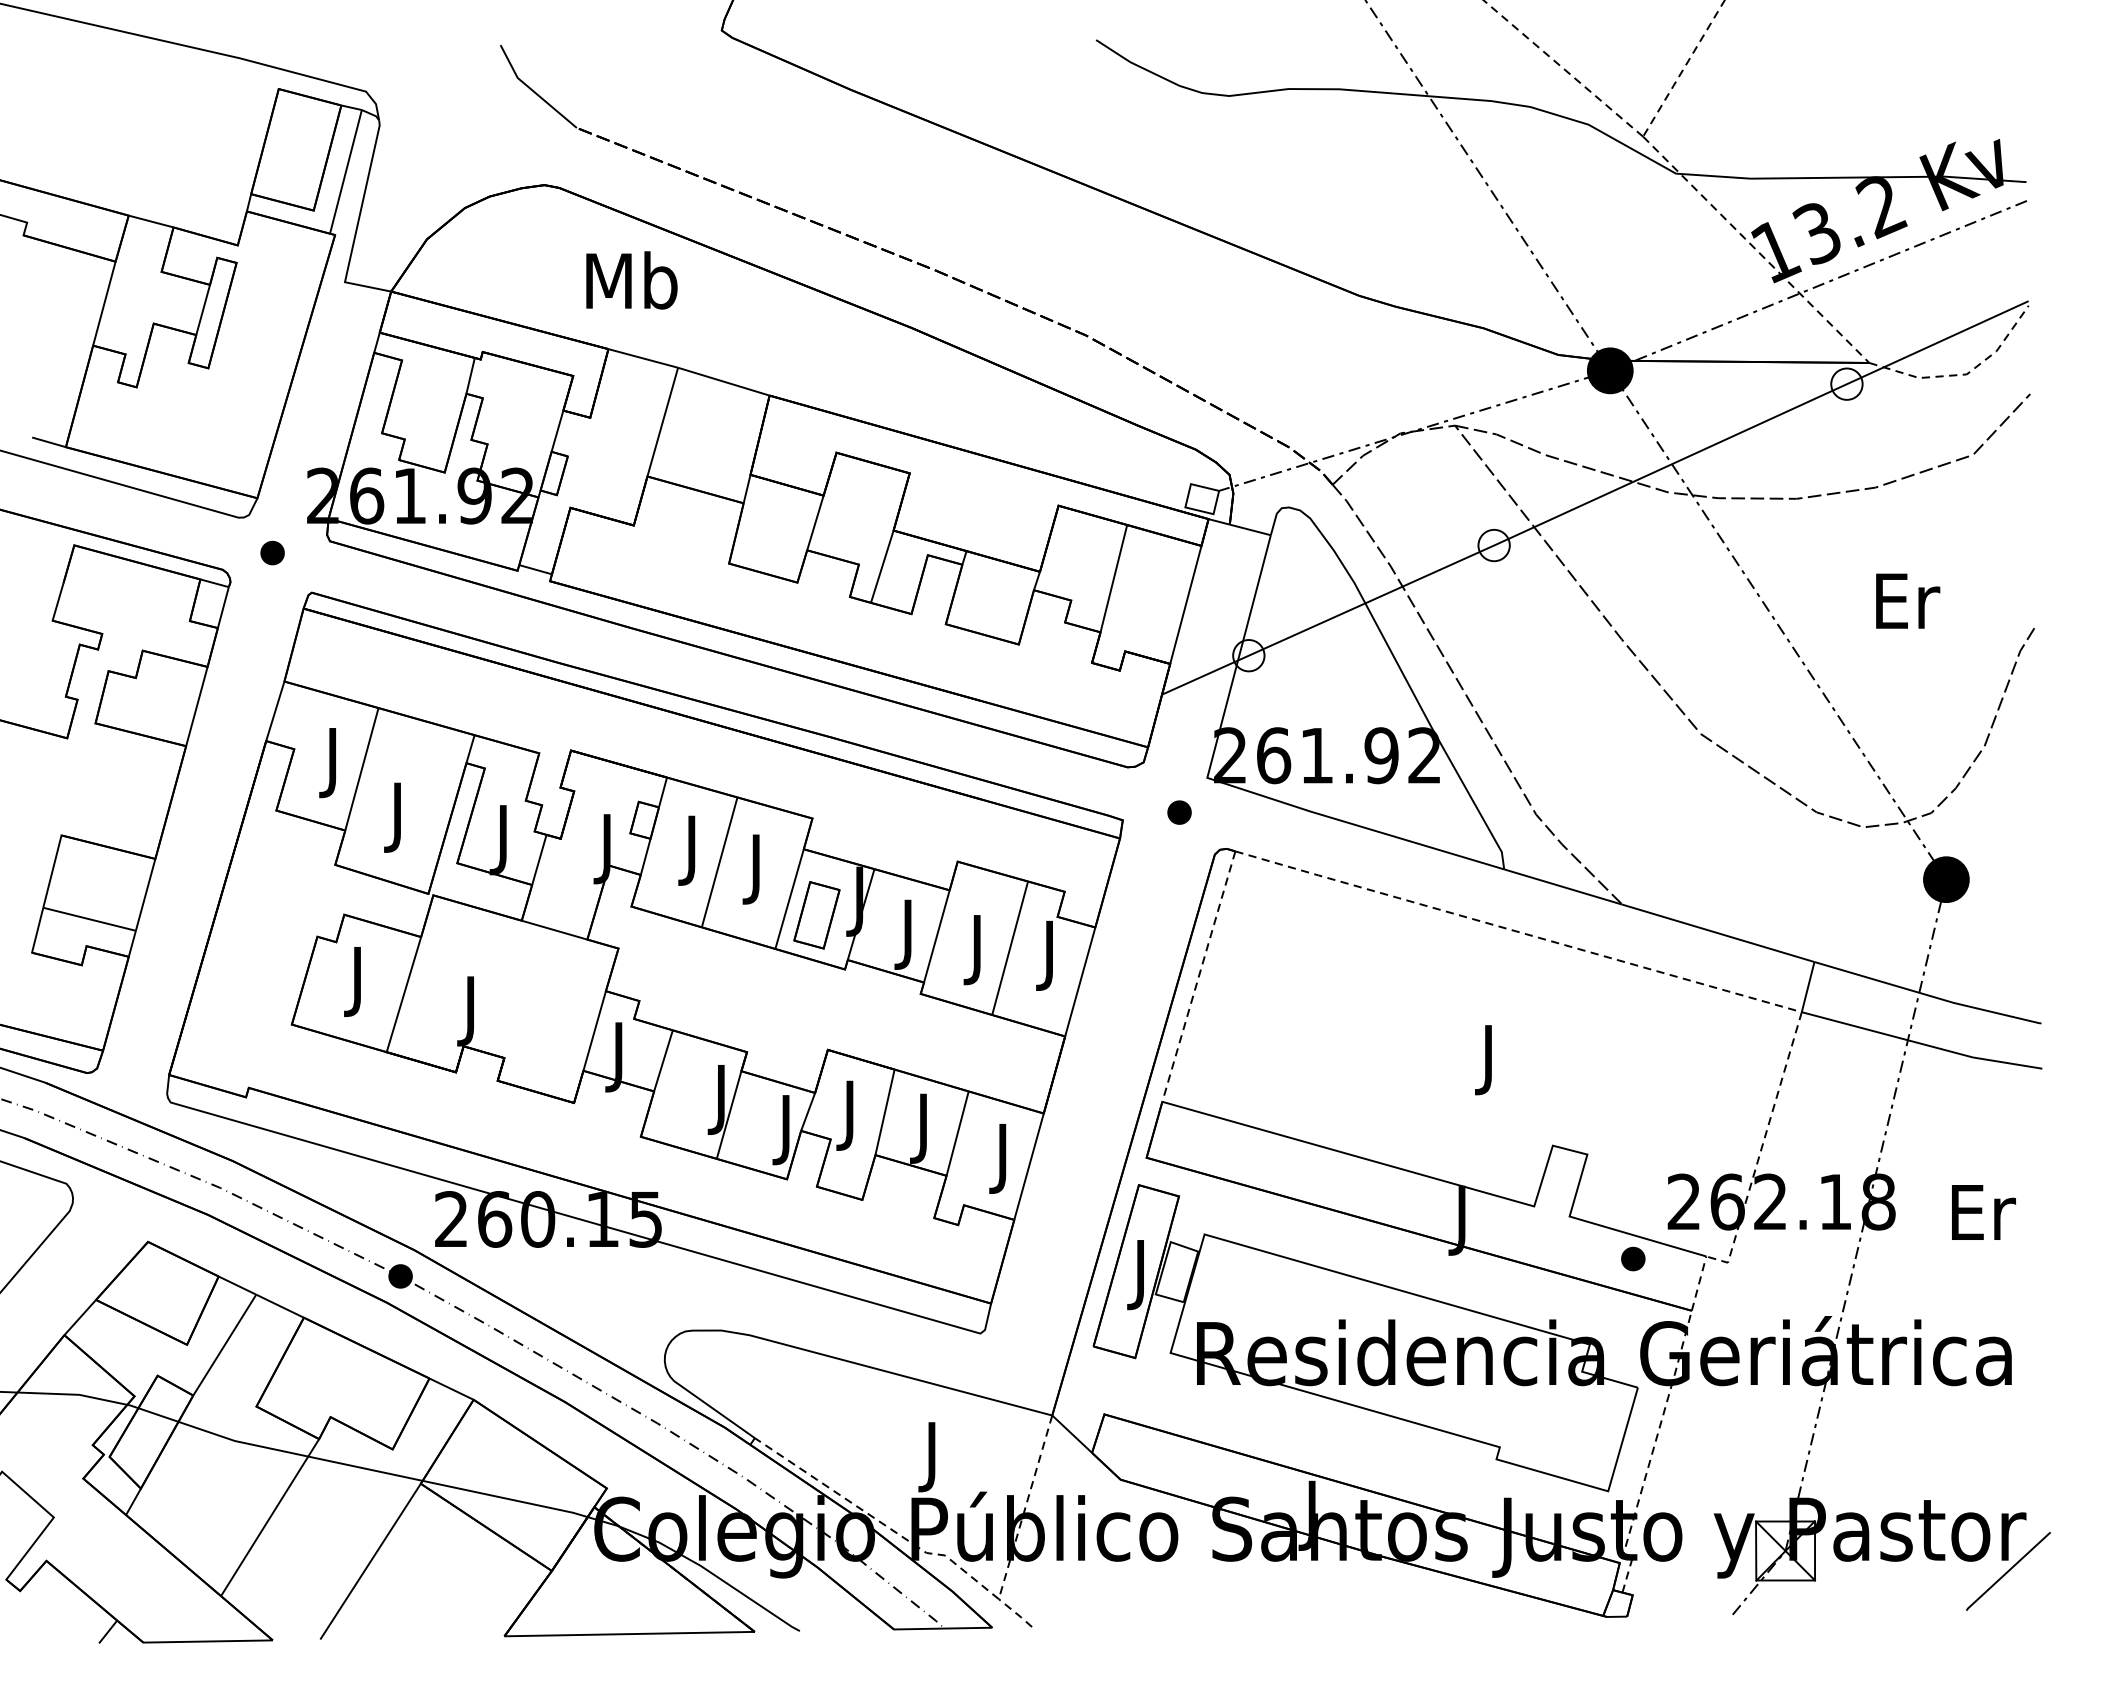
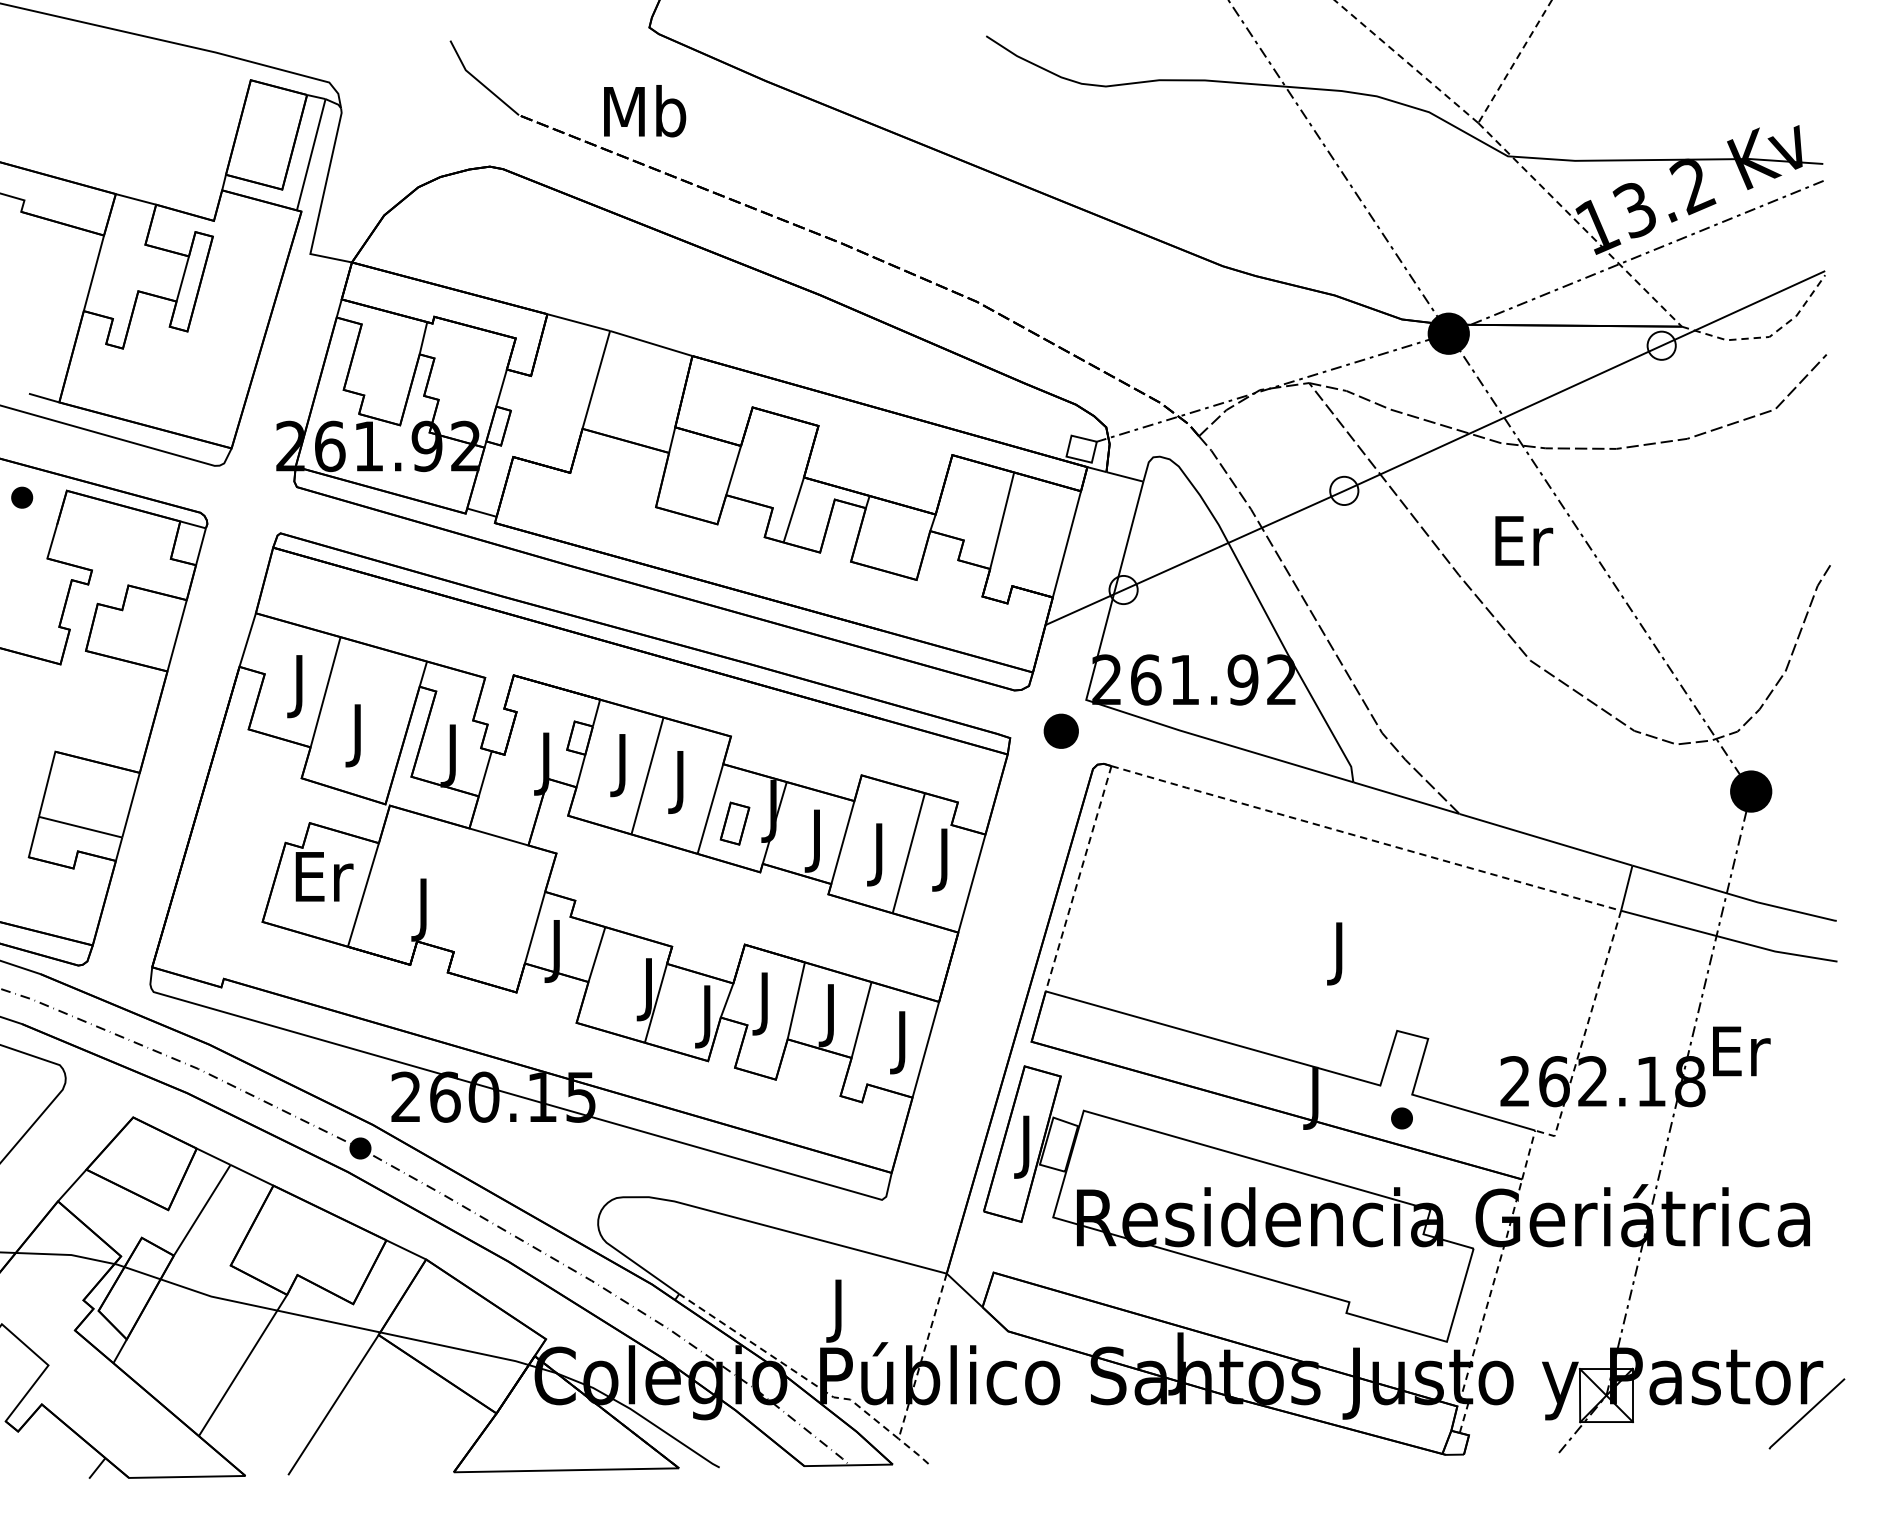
text: (631, 280) -> (644, 111), moved
part: (272, 552) -> (22, 497), moved
text: (1908, 600) -> (1524, 540), moved
part: (1179, 812) -> (1061, 731), size x1.6
part: (816, 915) -> (734, 823), size x0.7
text: (360, 981) -> (324, 883), J -> Er
text: (1983, 1212) -> (1741, 1051), moved
part: (1633, 1258) -> (1402, 1117), moved

